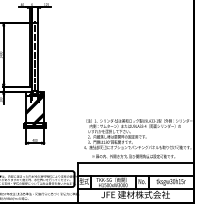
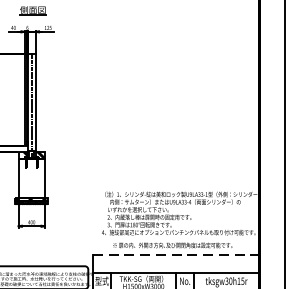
hatch: (34, 109) -> (30, 178), removed
line: (135, 162) -> (175, 253), solid -> dashed

